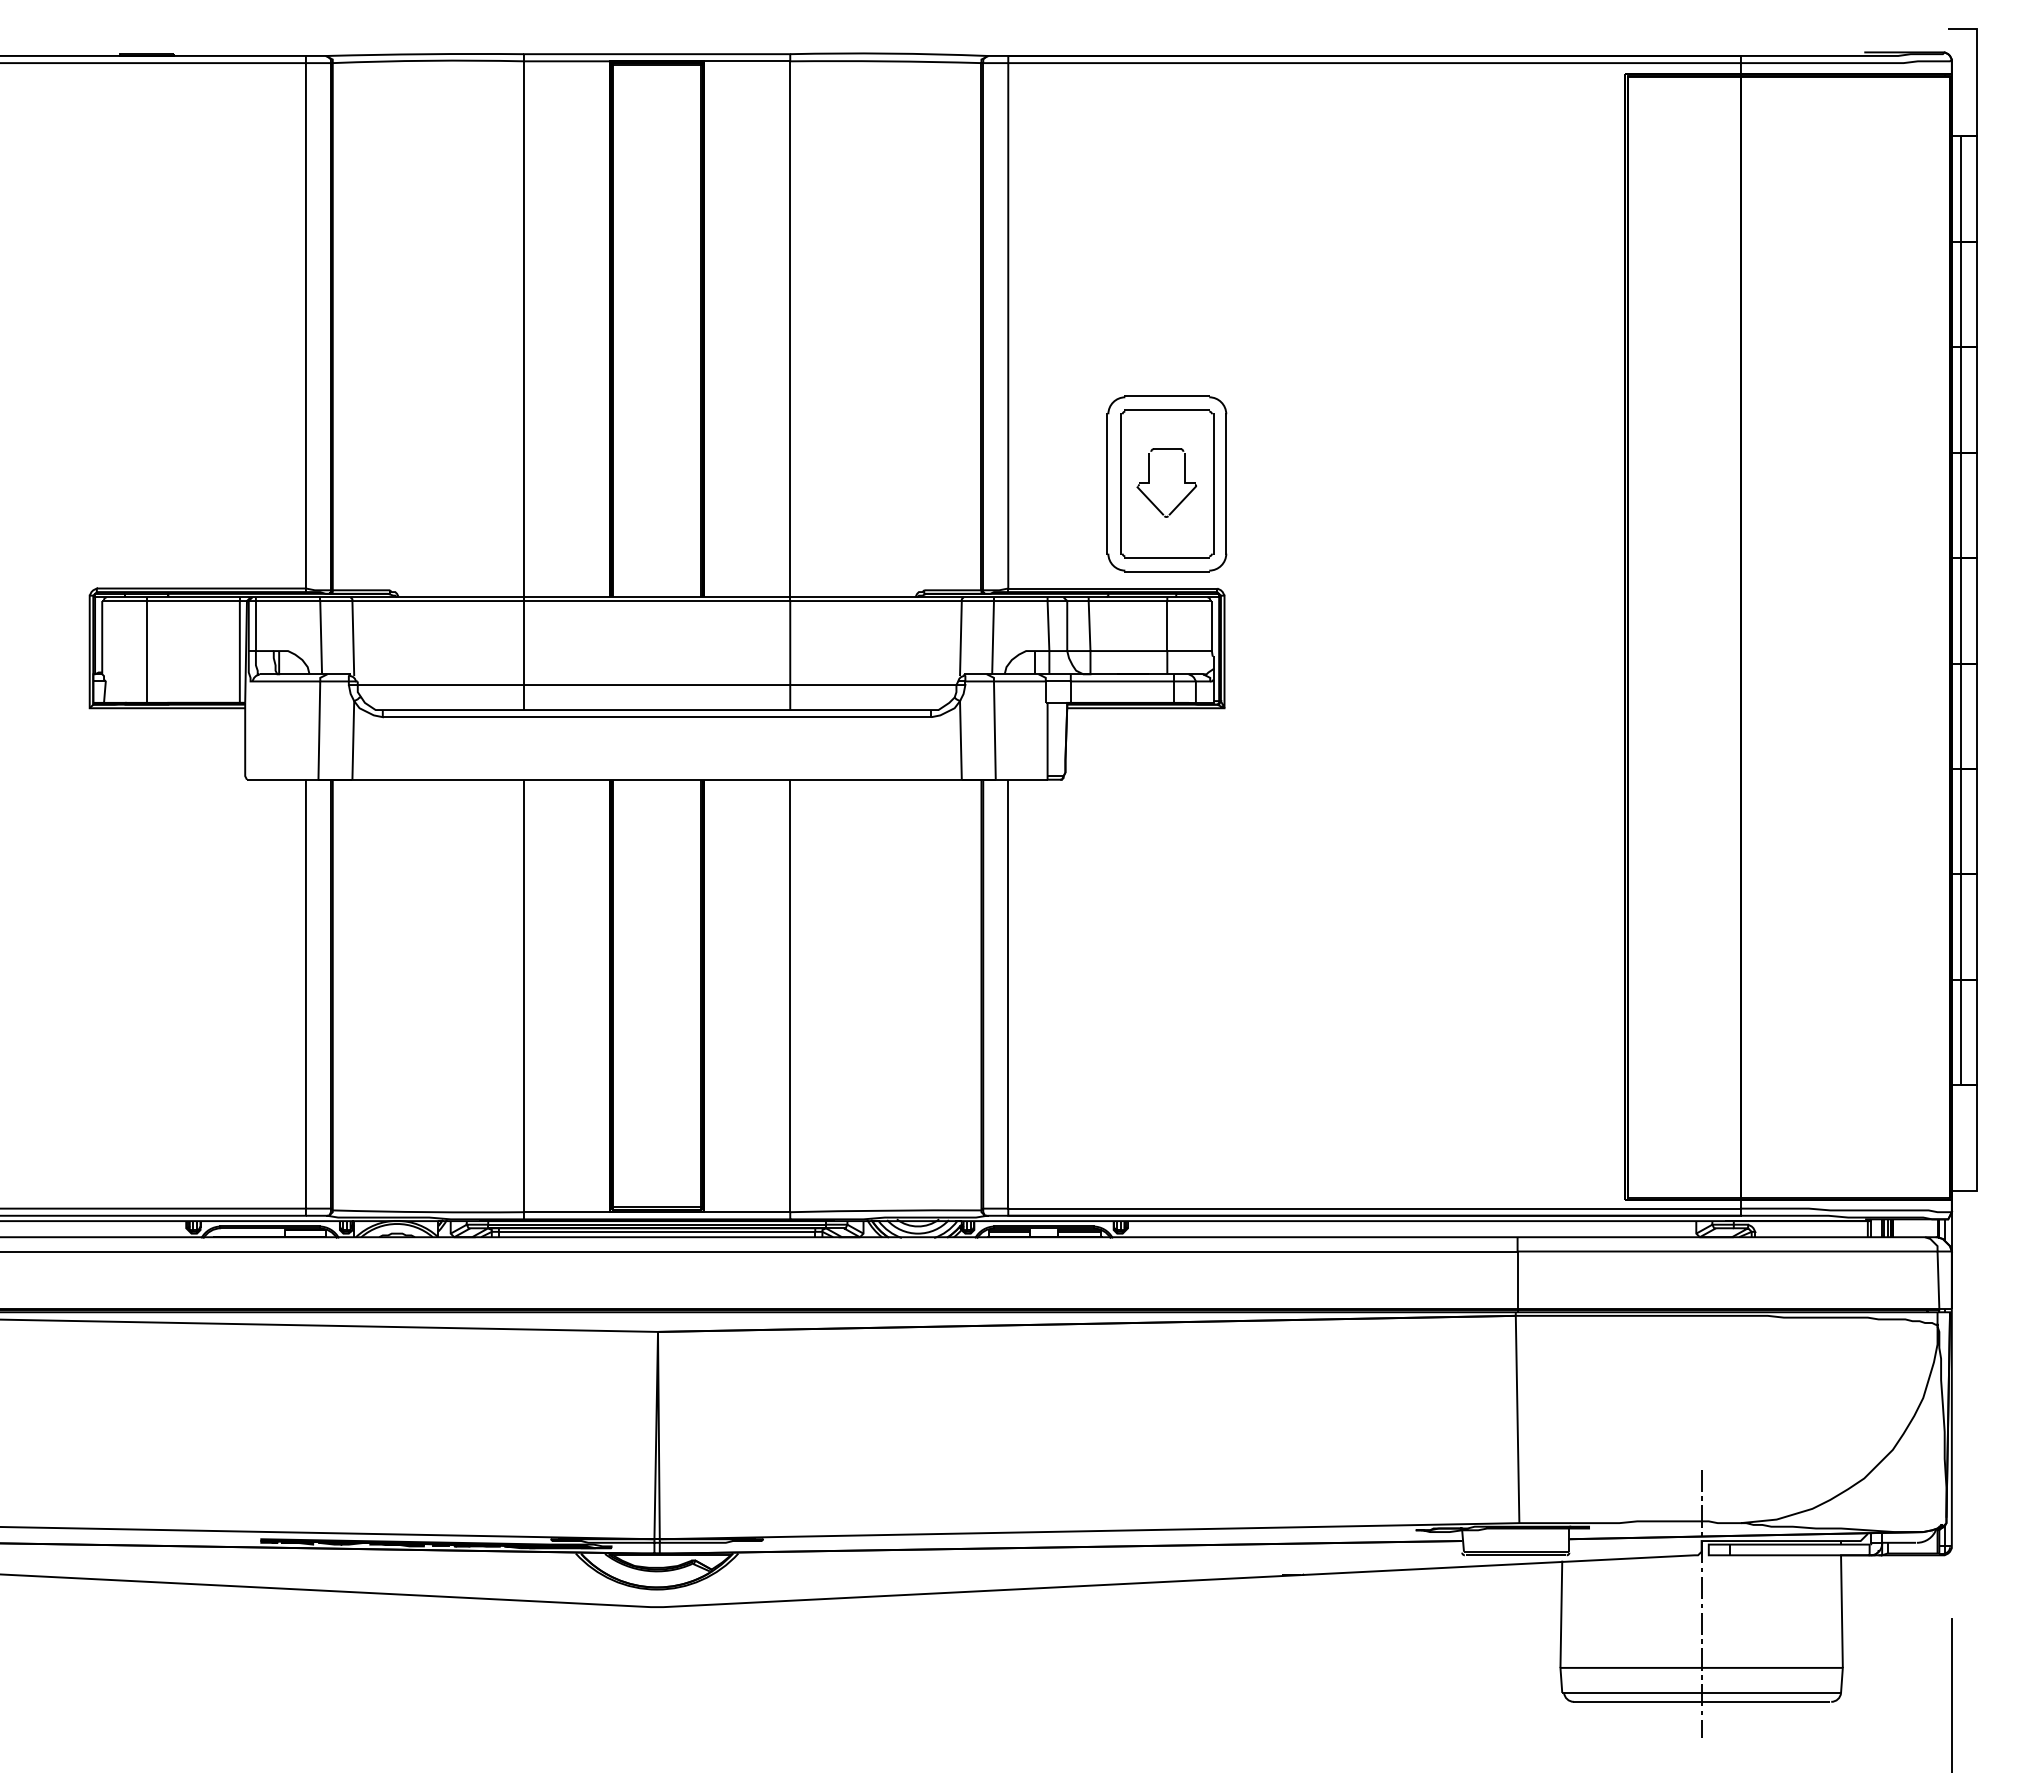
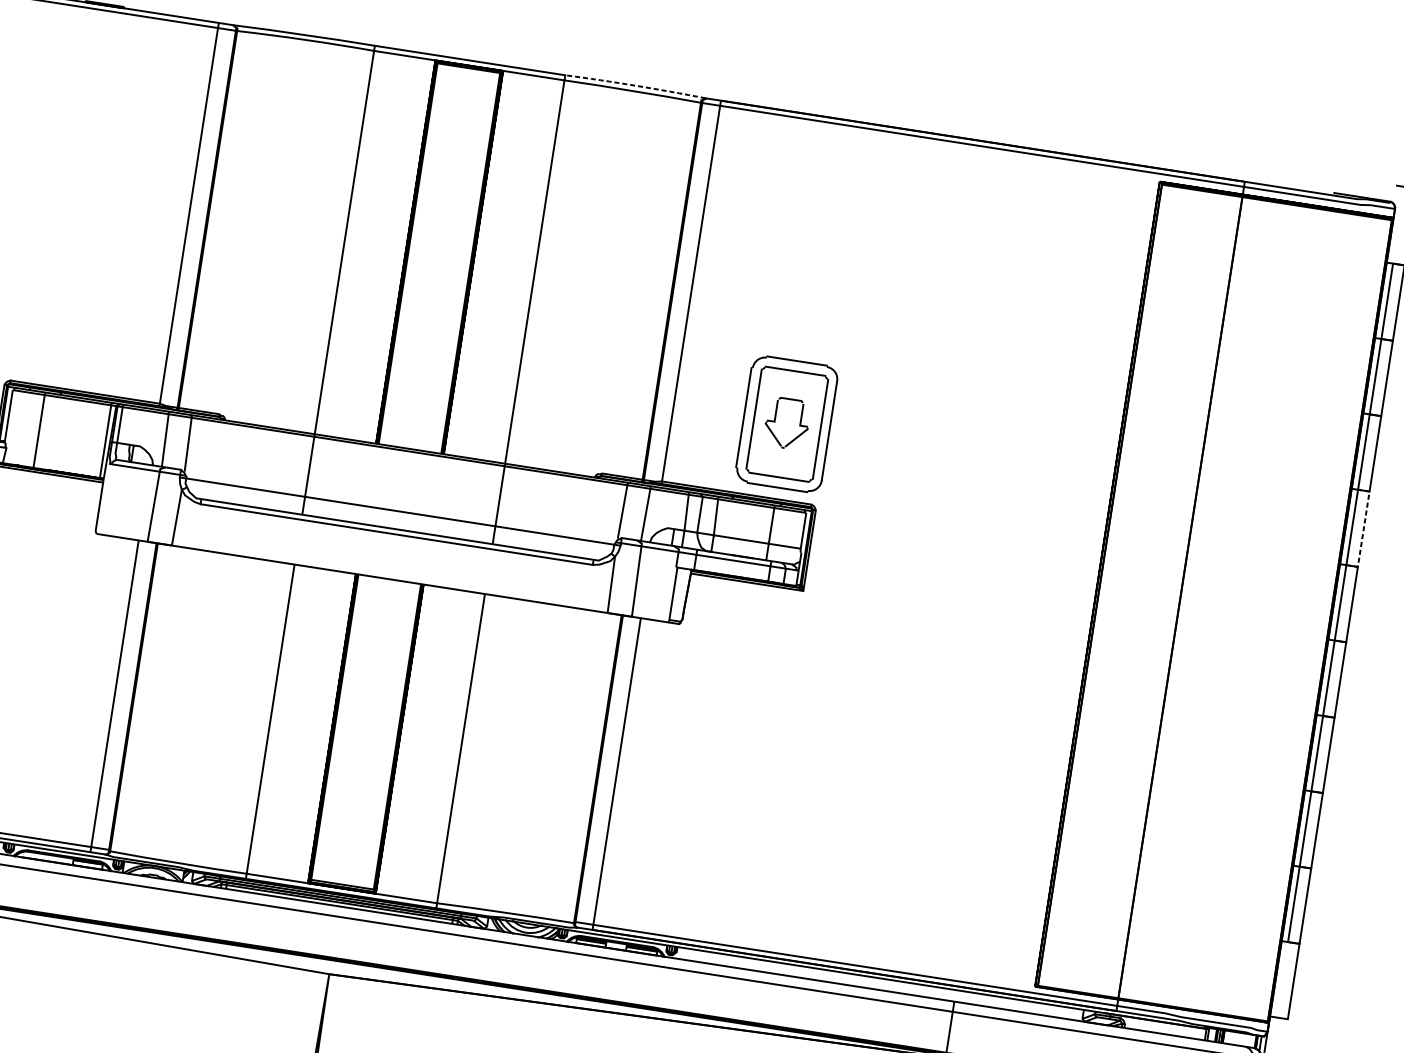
arc: (888, 53) -> (635, 85), solid -> dashed
line: (1976, 505) -> (1363, 529), solid -> dashed

